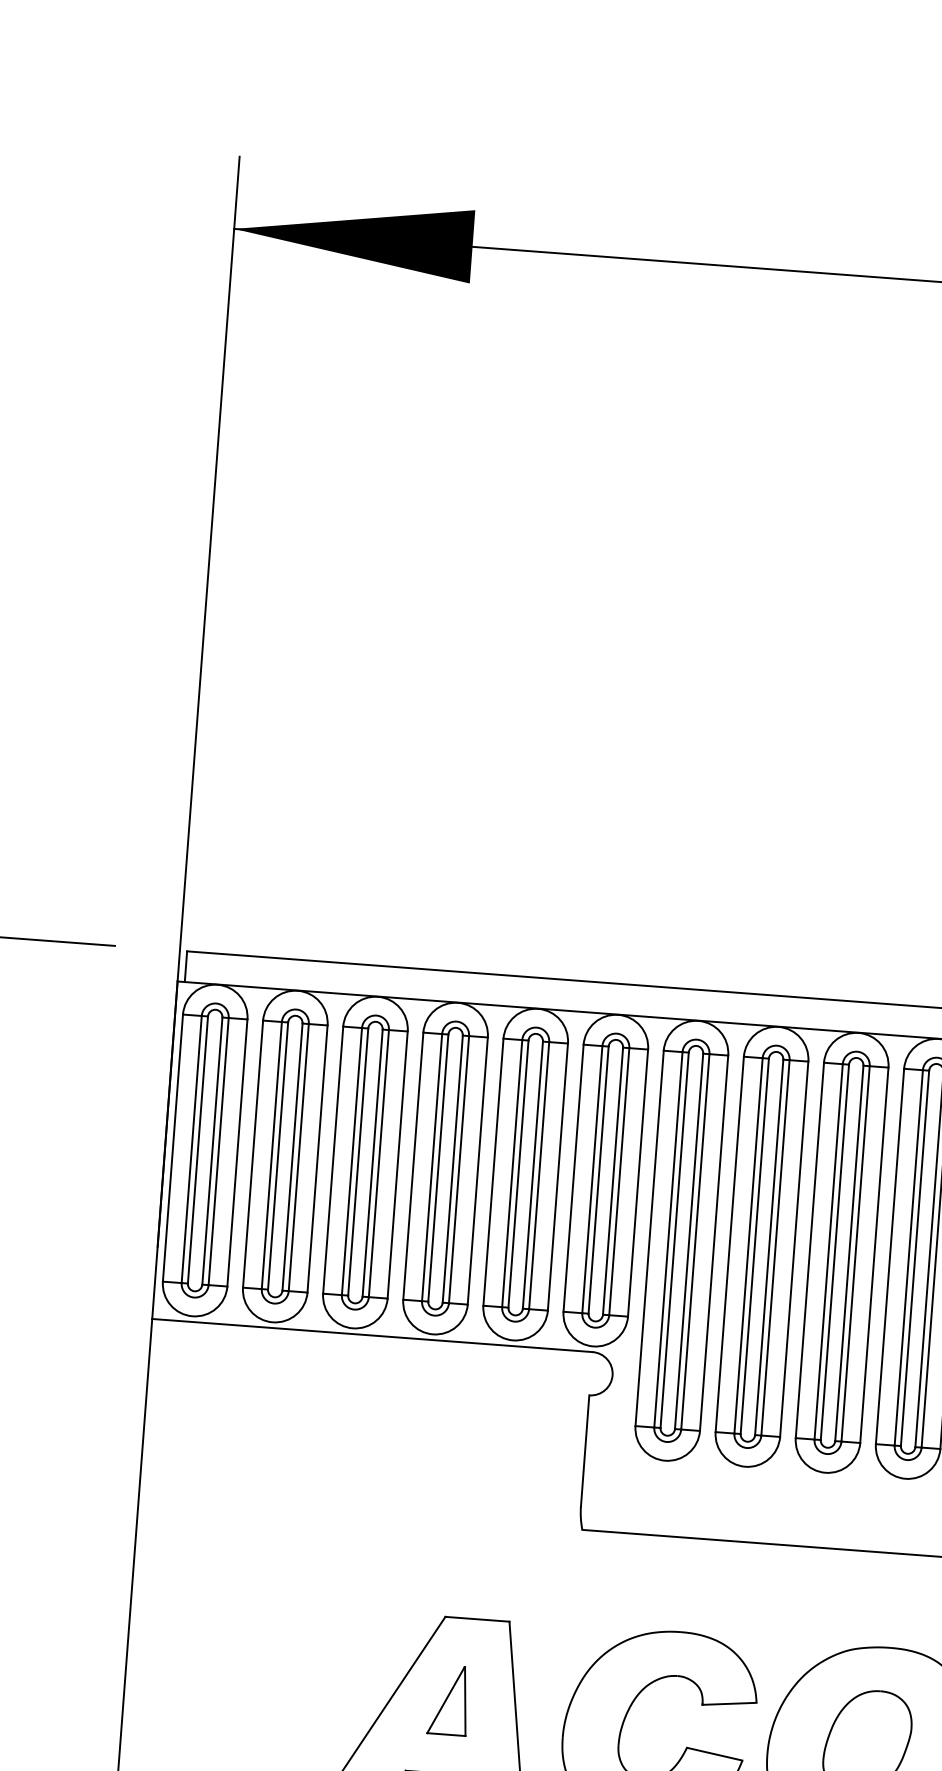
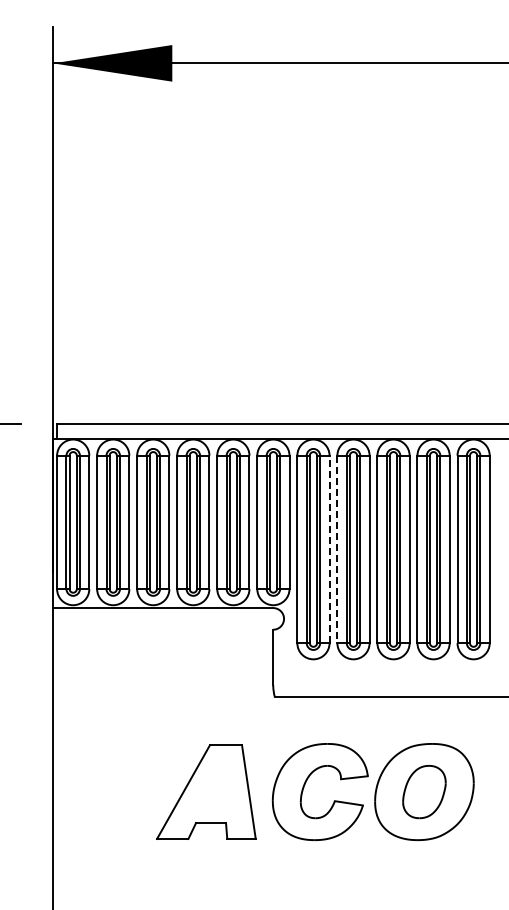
line: (713, 1243) -> (329, 549), solid -> dashed
line: (729, 1244) -> (337, 549), solid -> dashed
part: (448, 1700) -> (214, 786), removed

